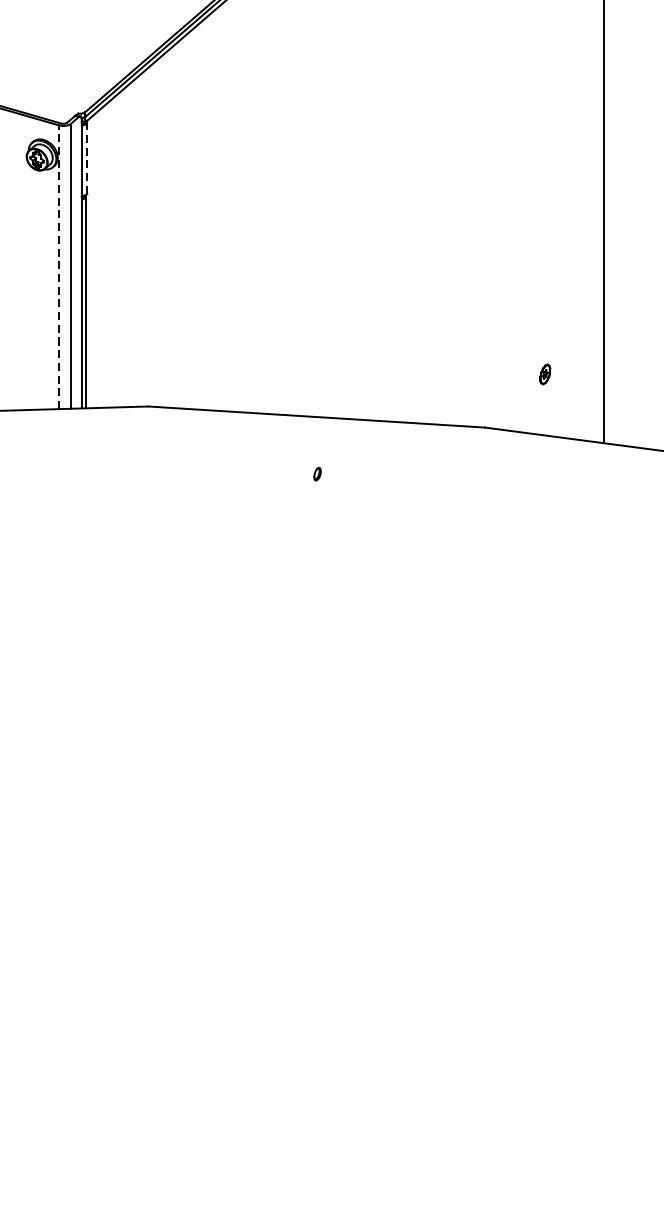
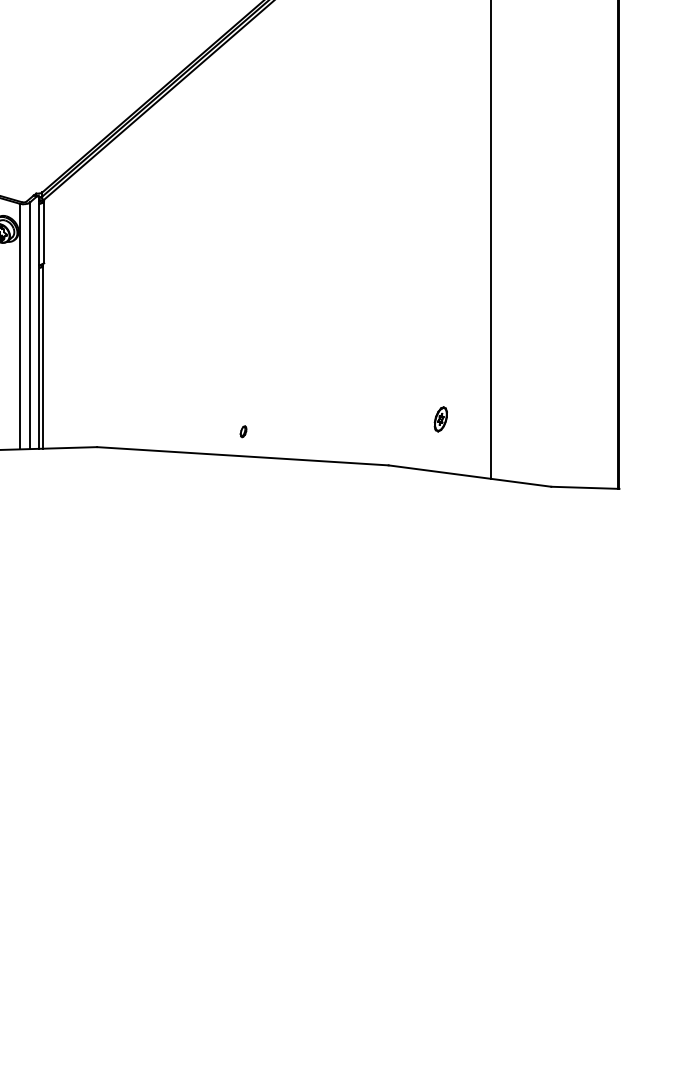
line: (87, 158) -> (44, 232), dashed -> solid
line: (58, 267) -> (19, 326), dashed -> solid
part: (544, 374) -> (440, 419), size x1.43
part: (317, 473) -> (243, 431), moved

